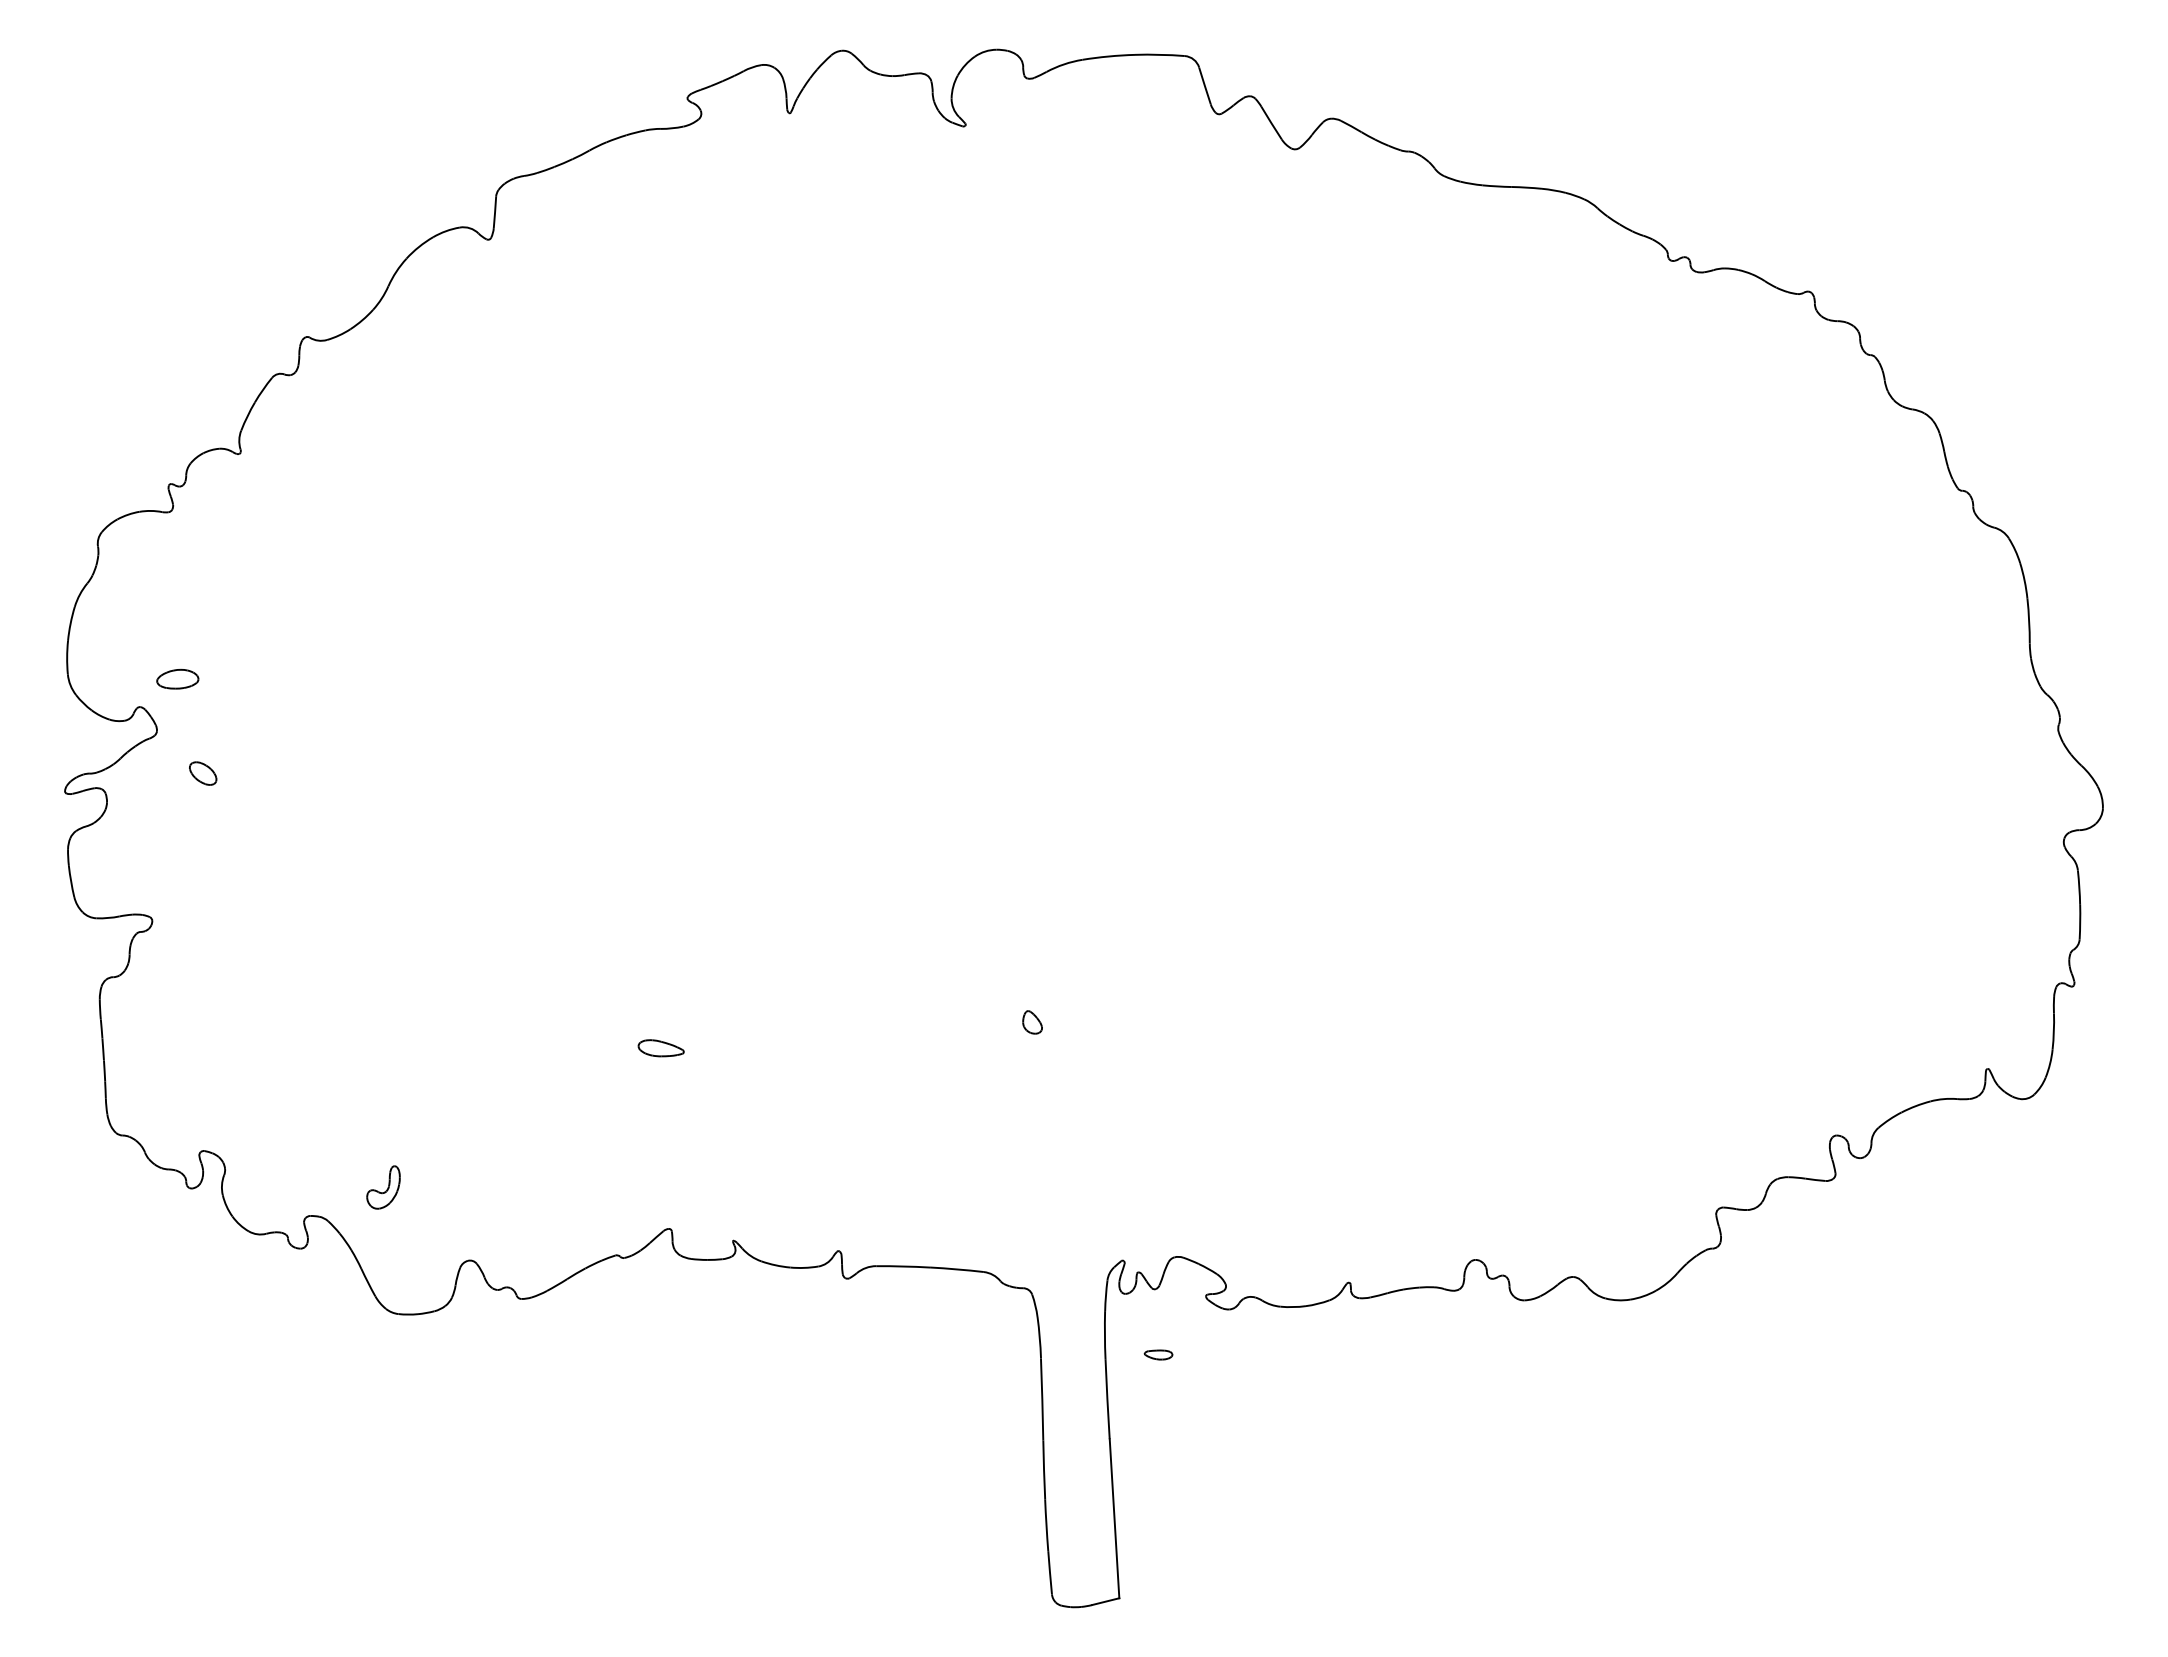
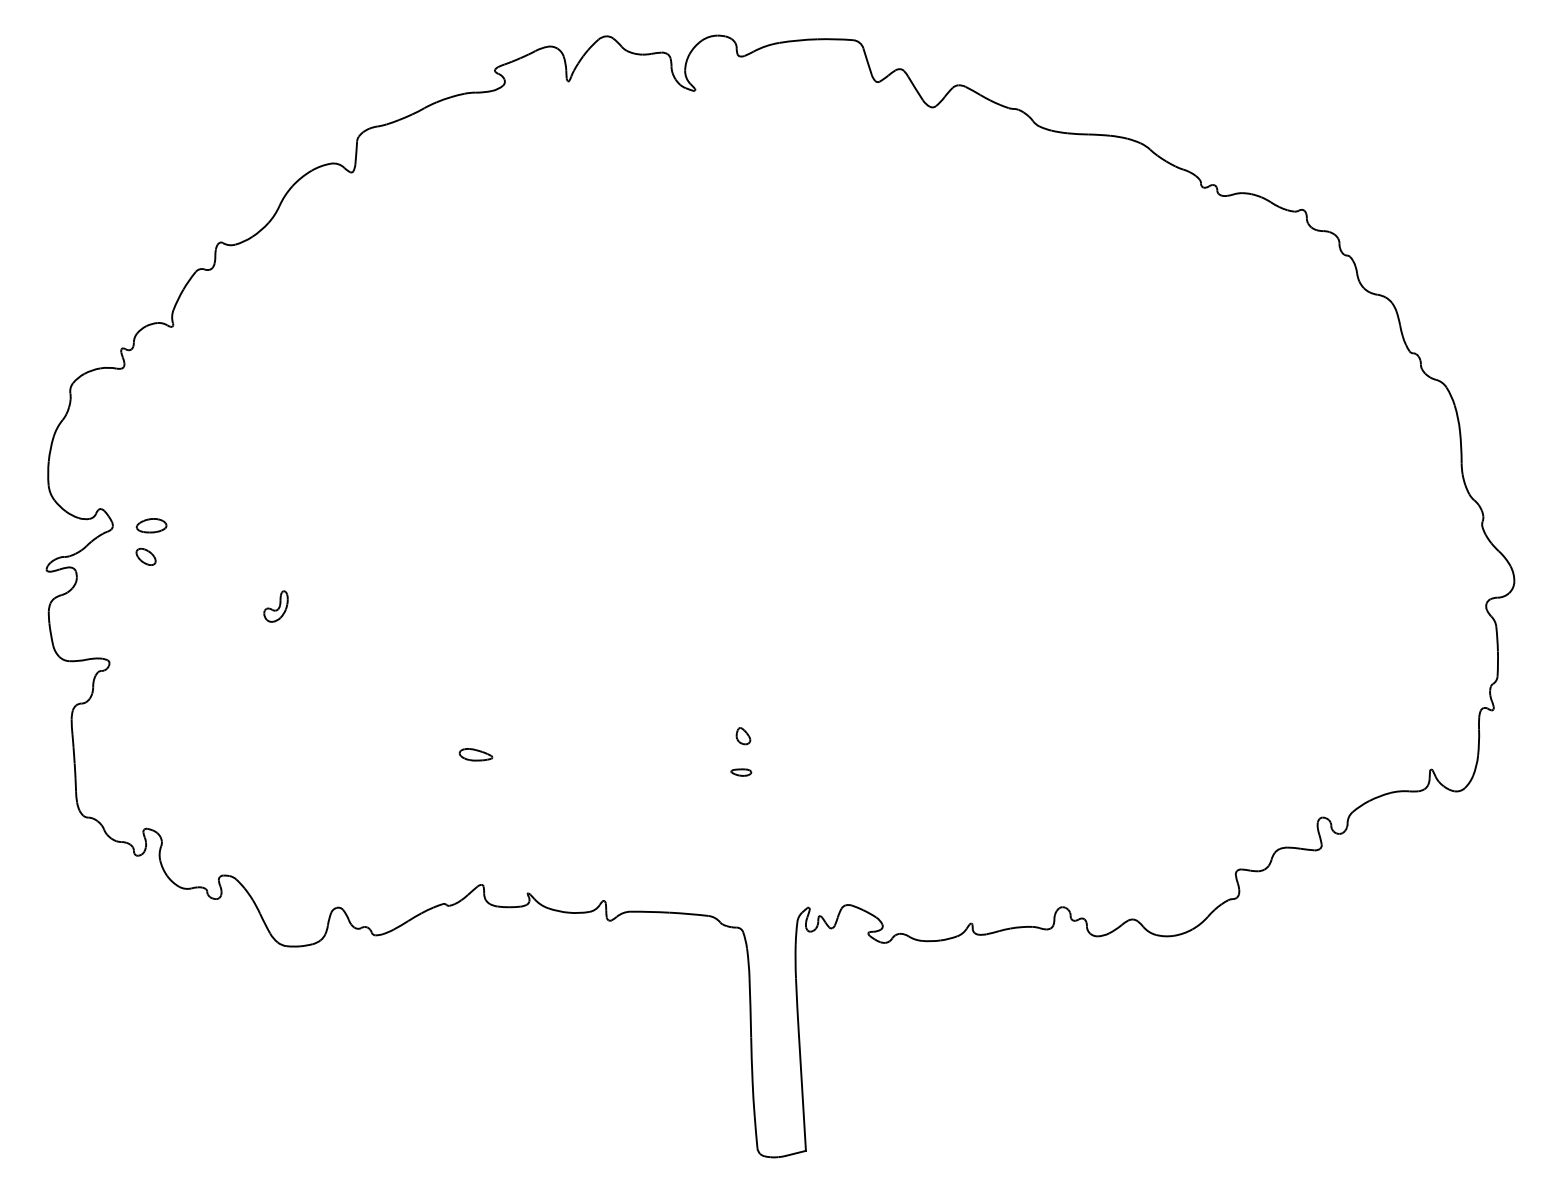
part: (177, 678) -> (151, 525), moved
part: (383, 1187) -> (275, 606), moved
part: (1158, 1354) -> (741, 772), moved

